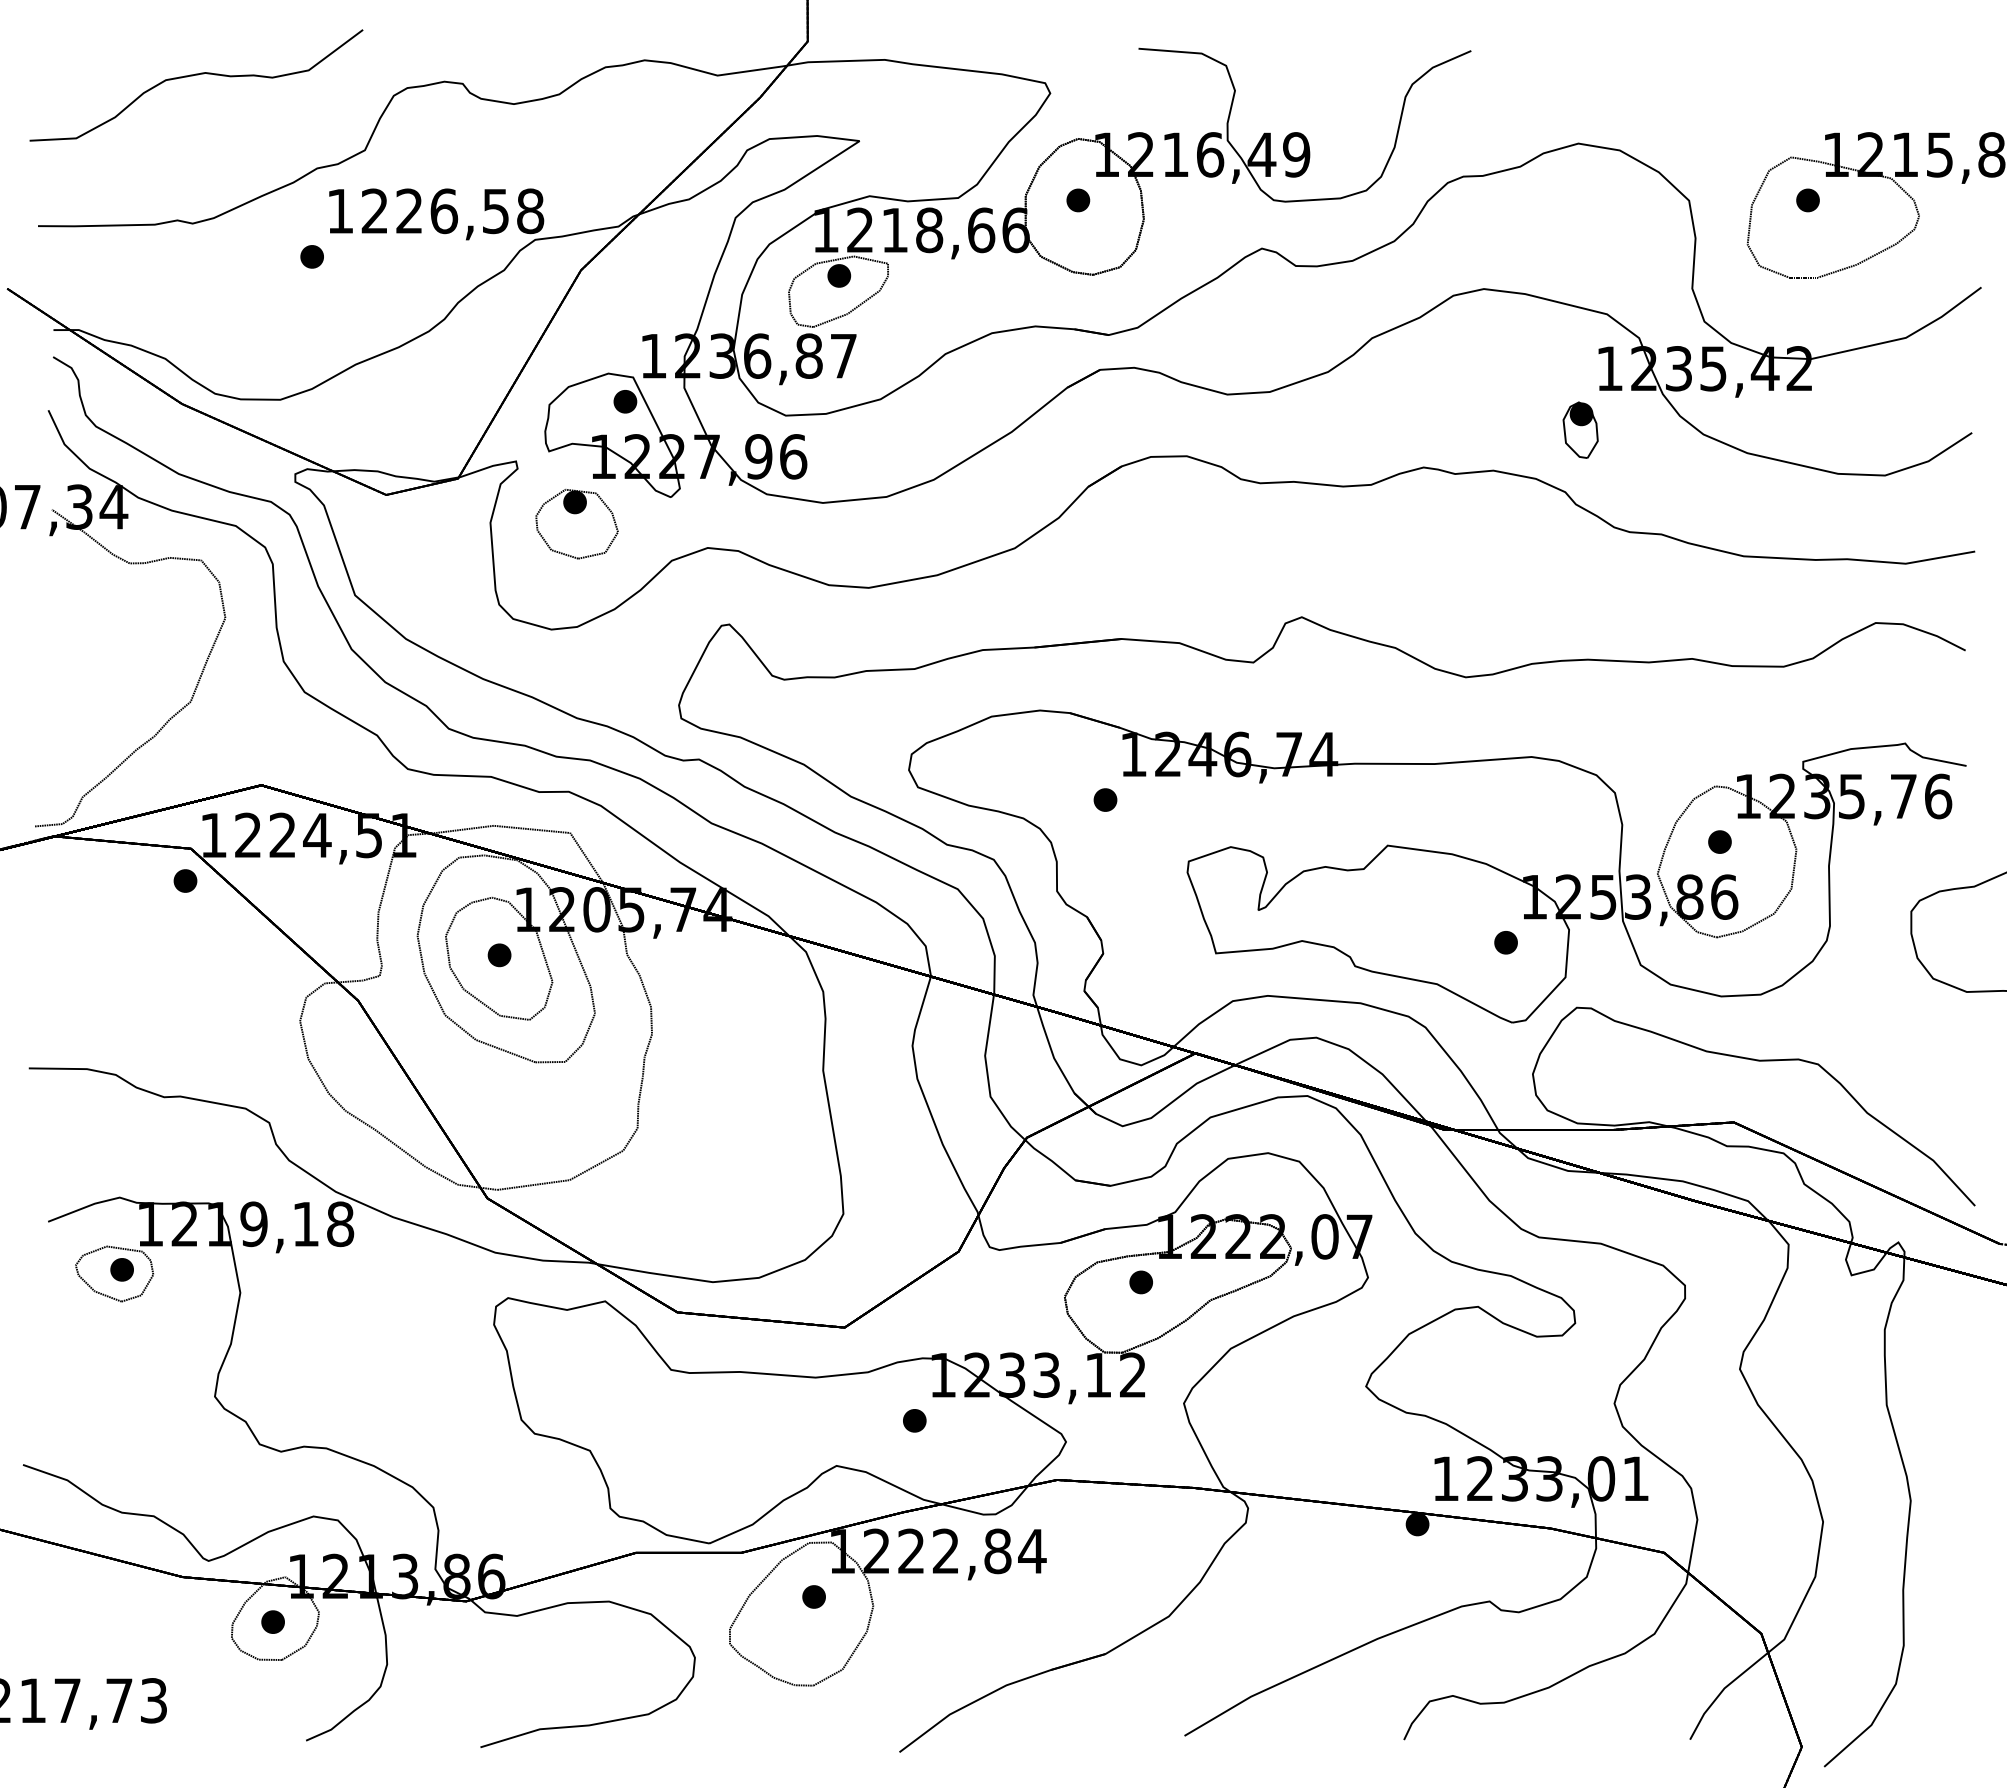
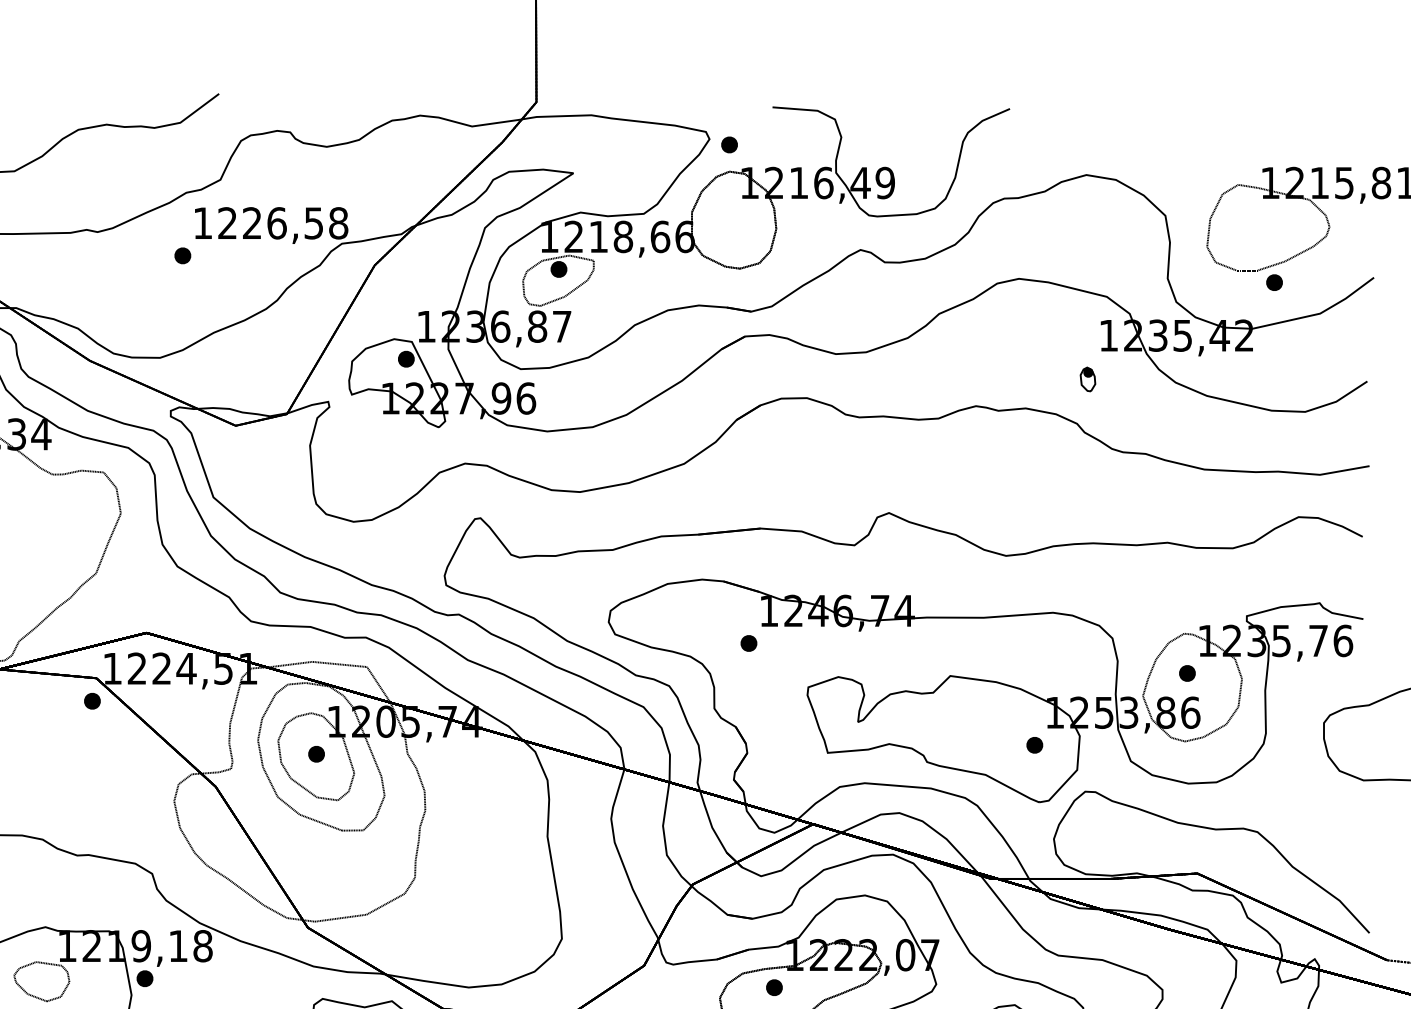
part: (1078, 200) -> (729, 144), moved
part: (1807, 200) -> (1274, 282), moved
part: (1580, 429) -> (1087, 379), size x0.6
part: (576, 524) -> (371, 446), removed
part: (121, 1269) -> (144, 978), moved

